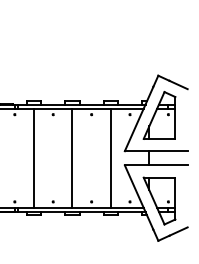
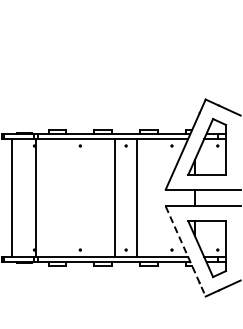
line: (34, 157) -> (36, 197), moved
line: (72, 157) -> (115, 197), moved
line: (111, 157) -> (137, 197), moved
line: (141, 203) -> (185, 251), solid -> dashed

